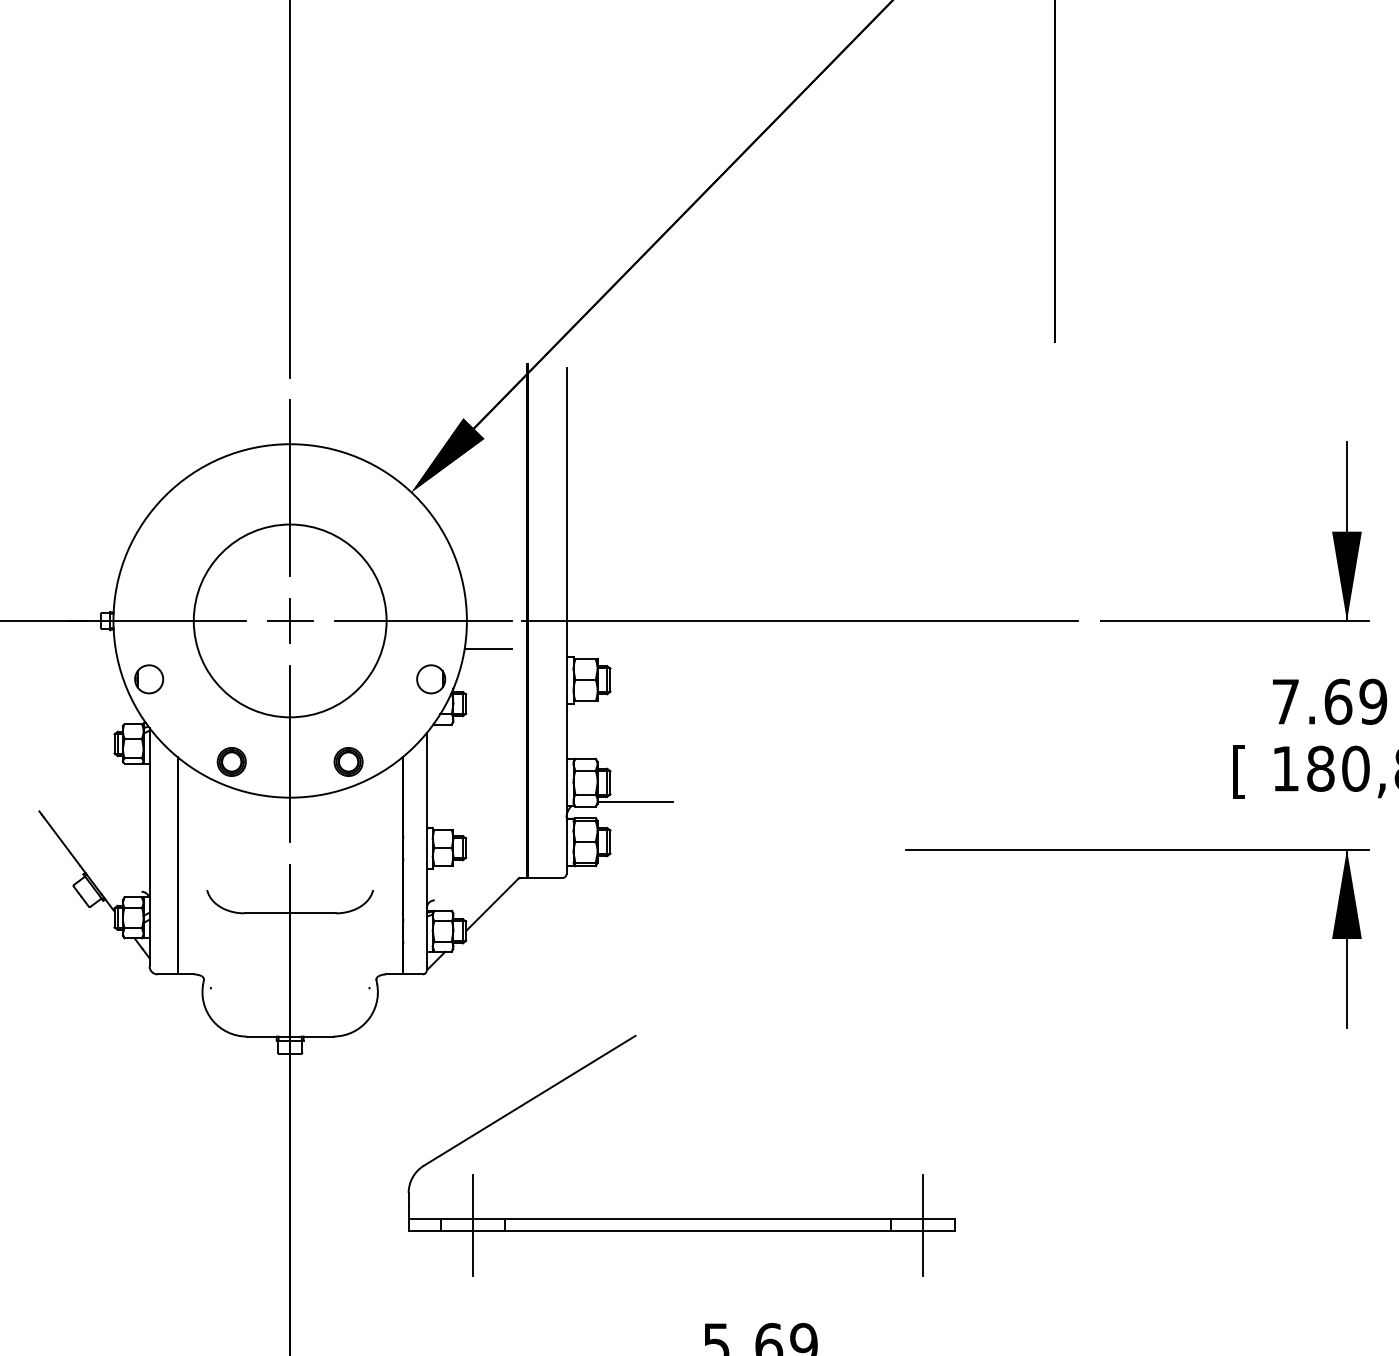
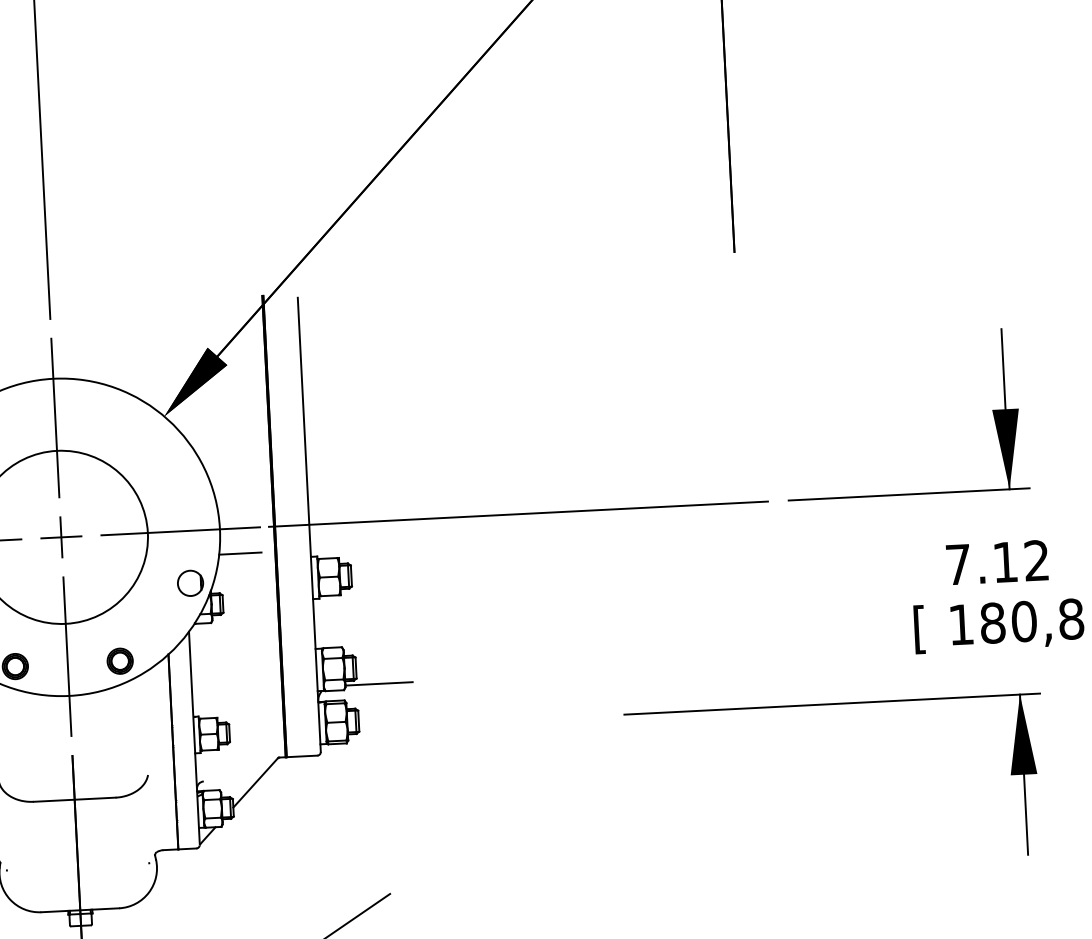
text: (1355, 701) -> (1020, 561), 7.69 -> 7.12

